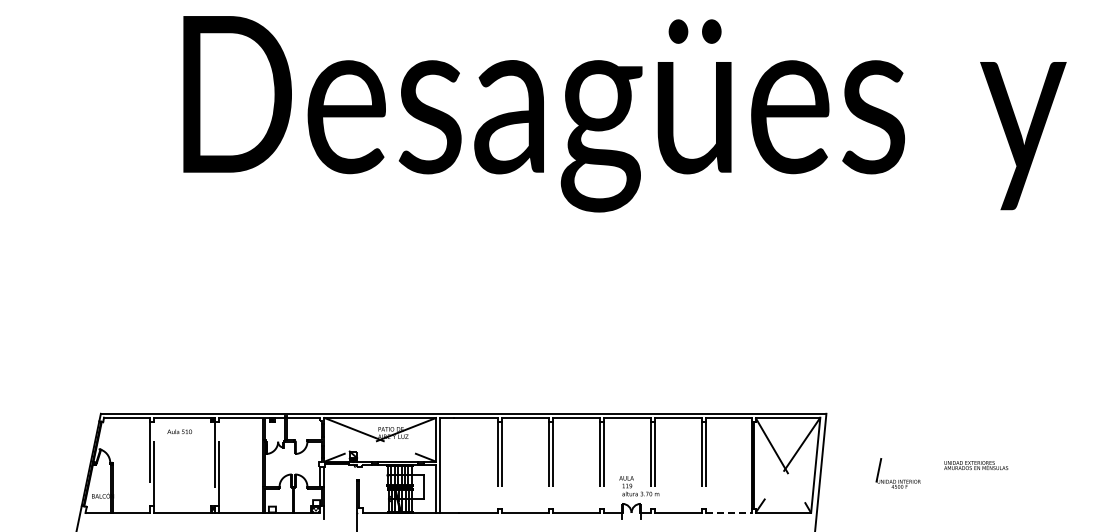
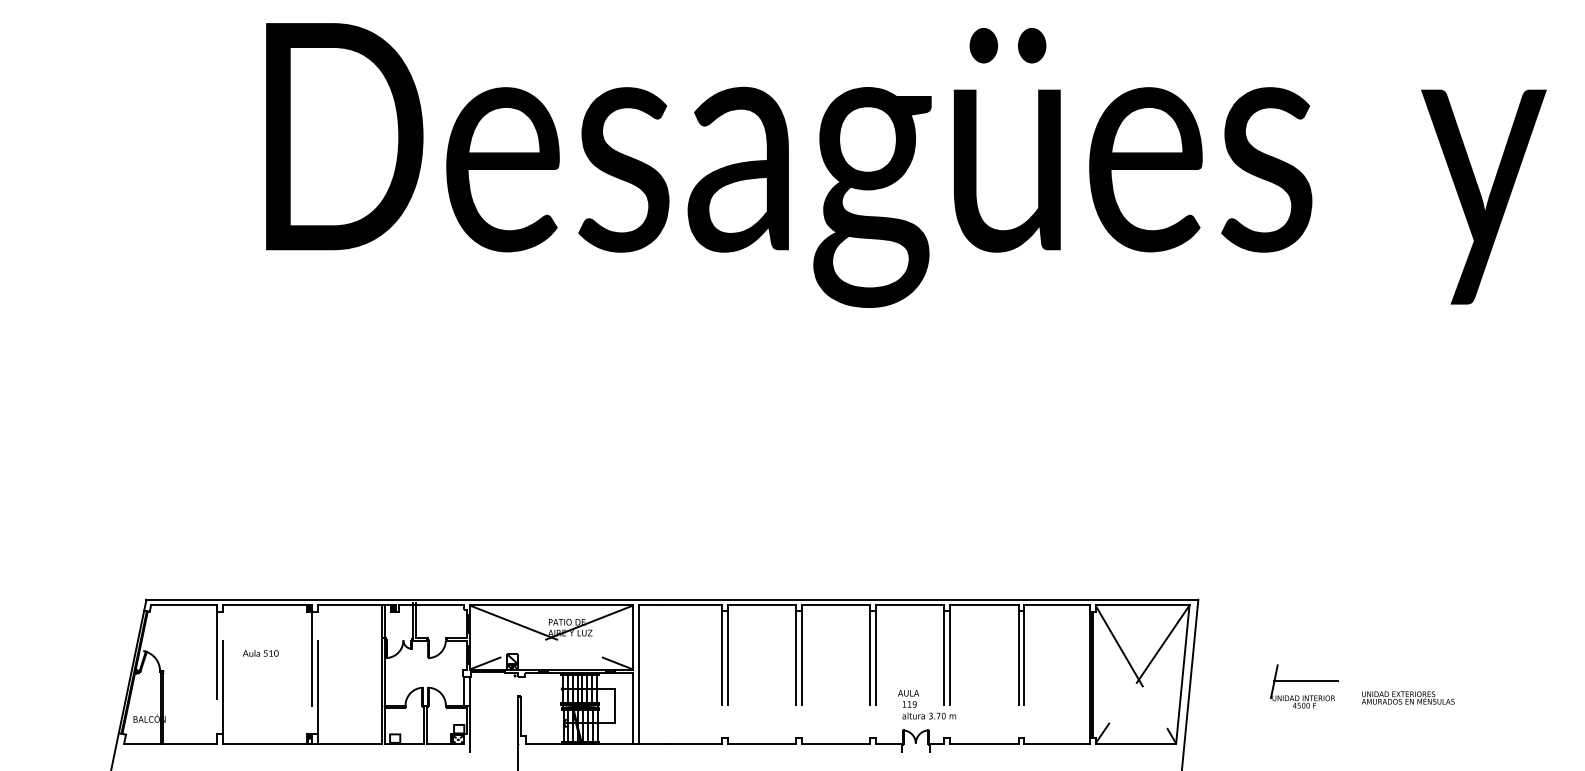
text: (179, 431) -> (260, 652), moved
text: (976, 465) -> (1408, 697), moved
line: (900, 469) -> (1305, 680), added
line: (728, 513) -> (1056, 744), dashed -> solid

